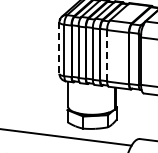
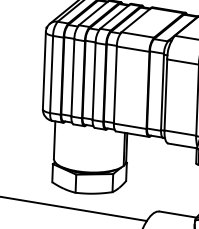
line: (59, 48) -> (44, 71), dashed -> solid
line: (107, 55) -> (115, 84), dashed -> solid

